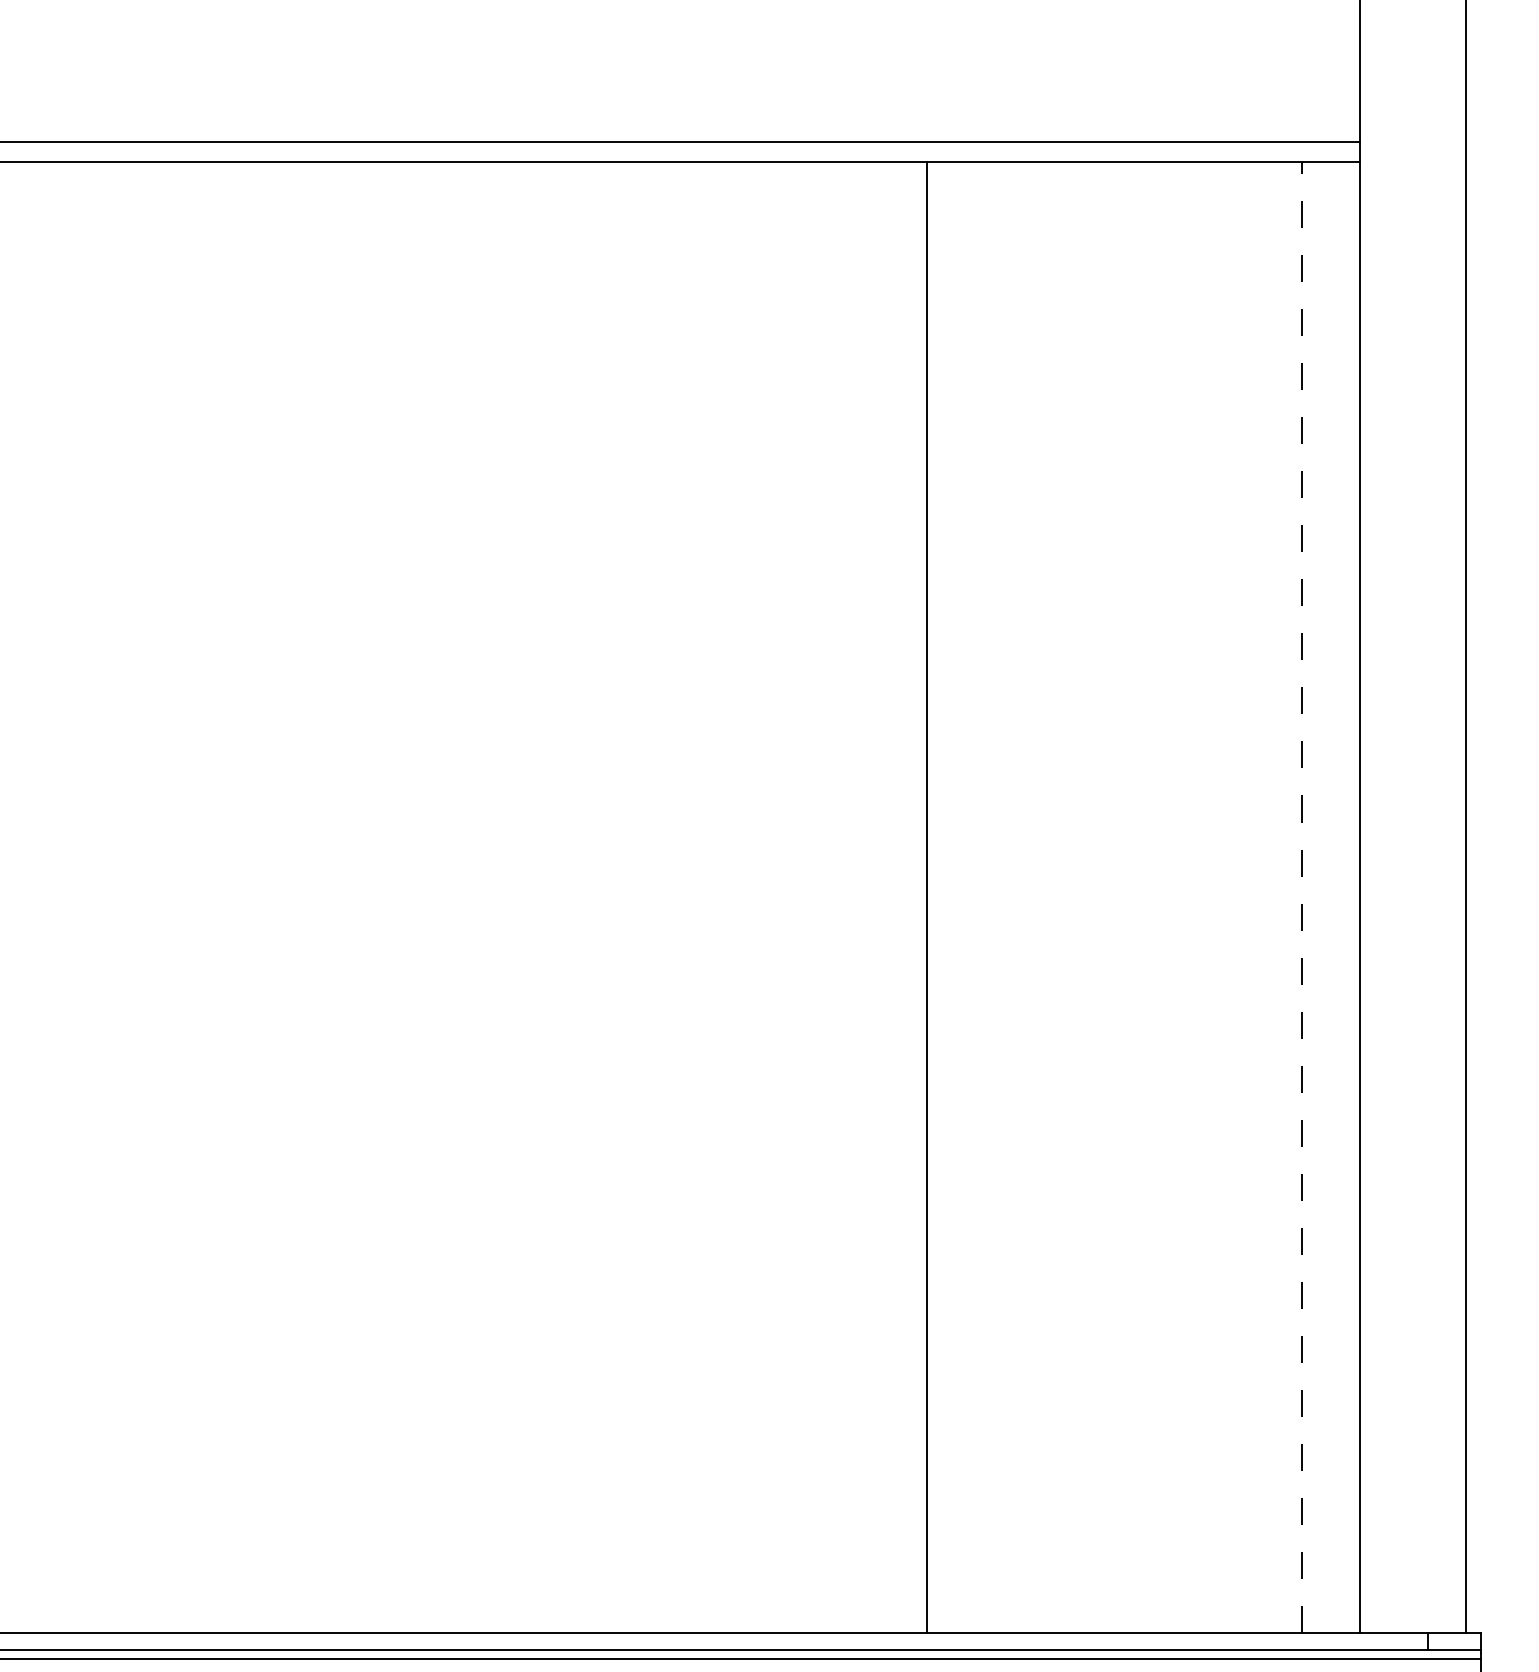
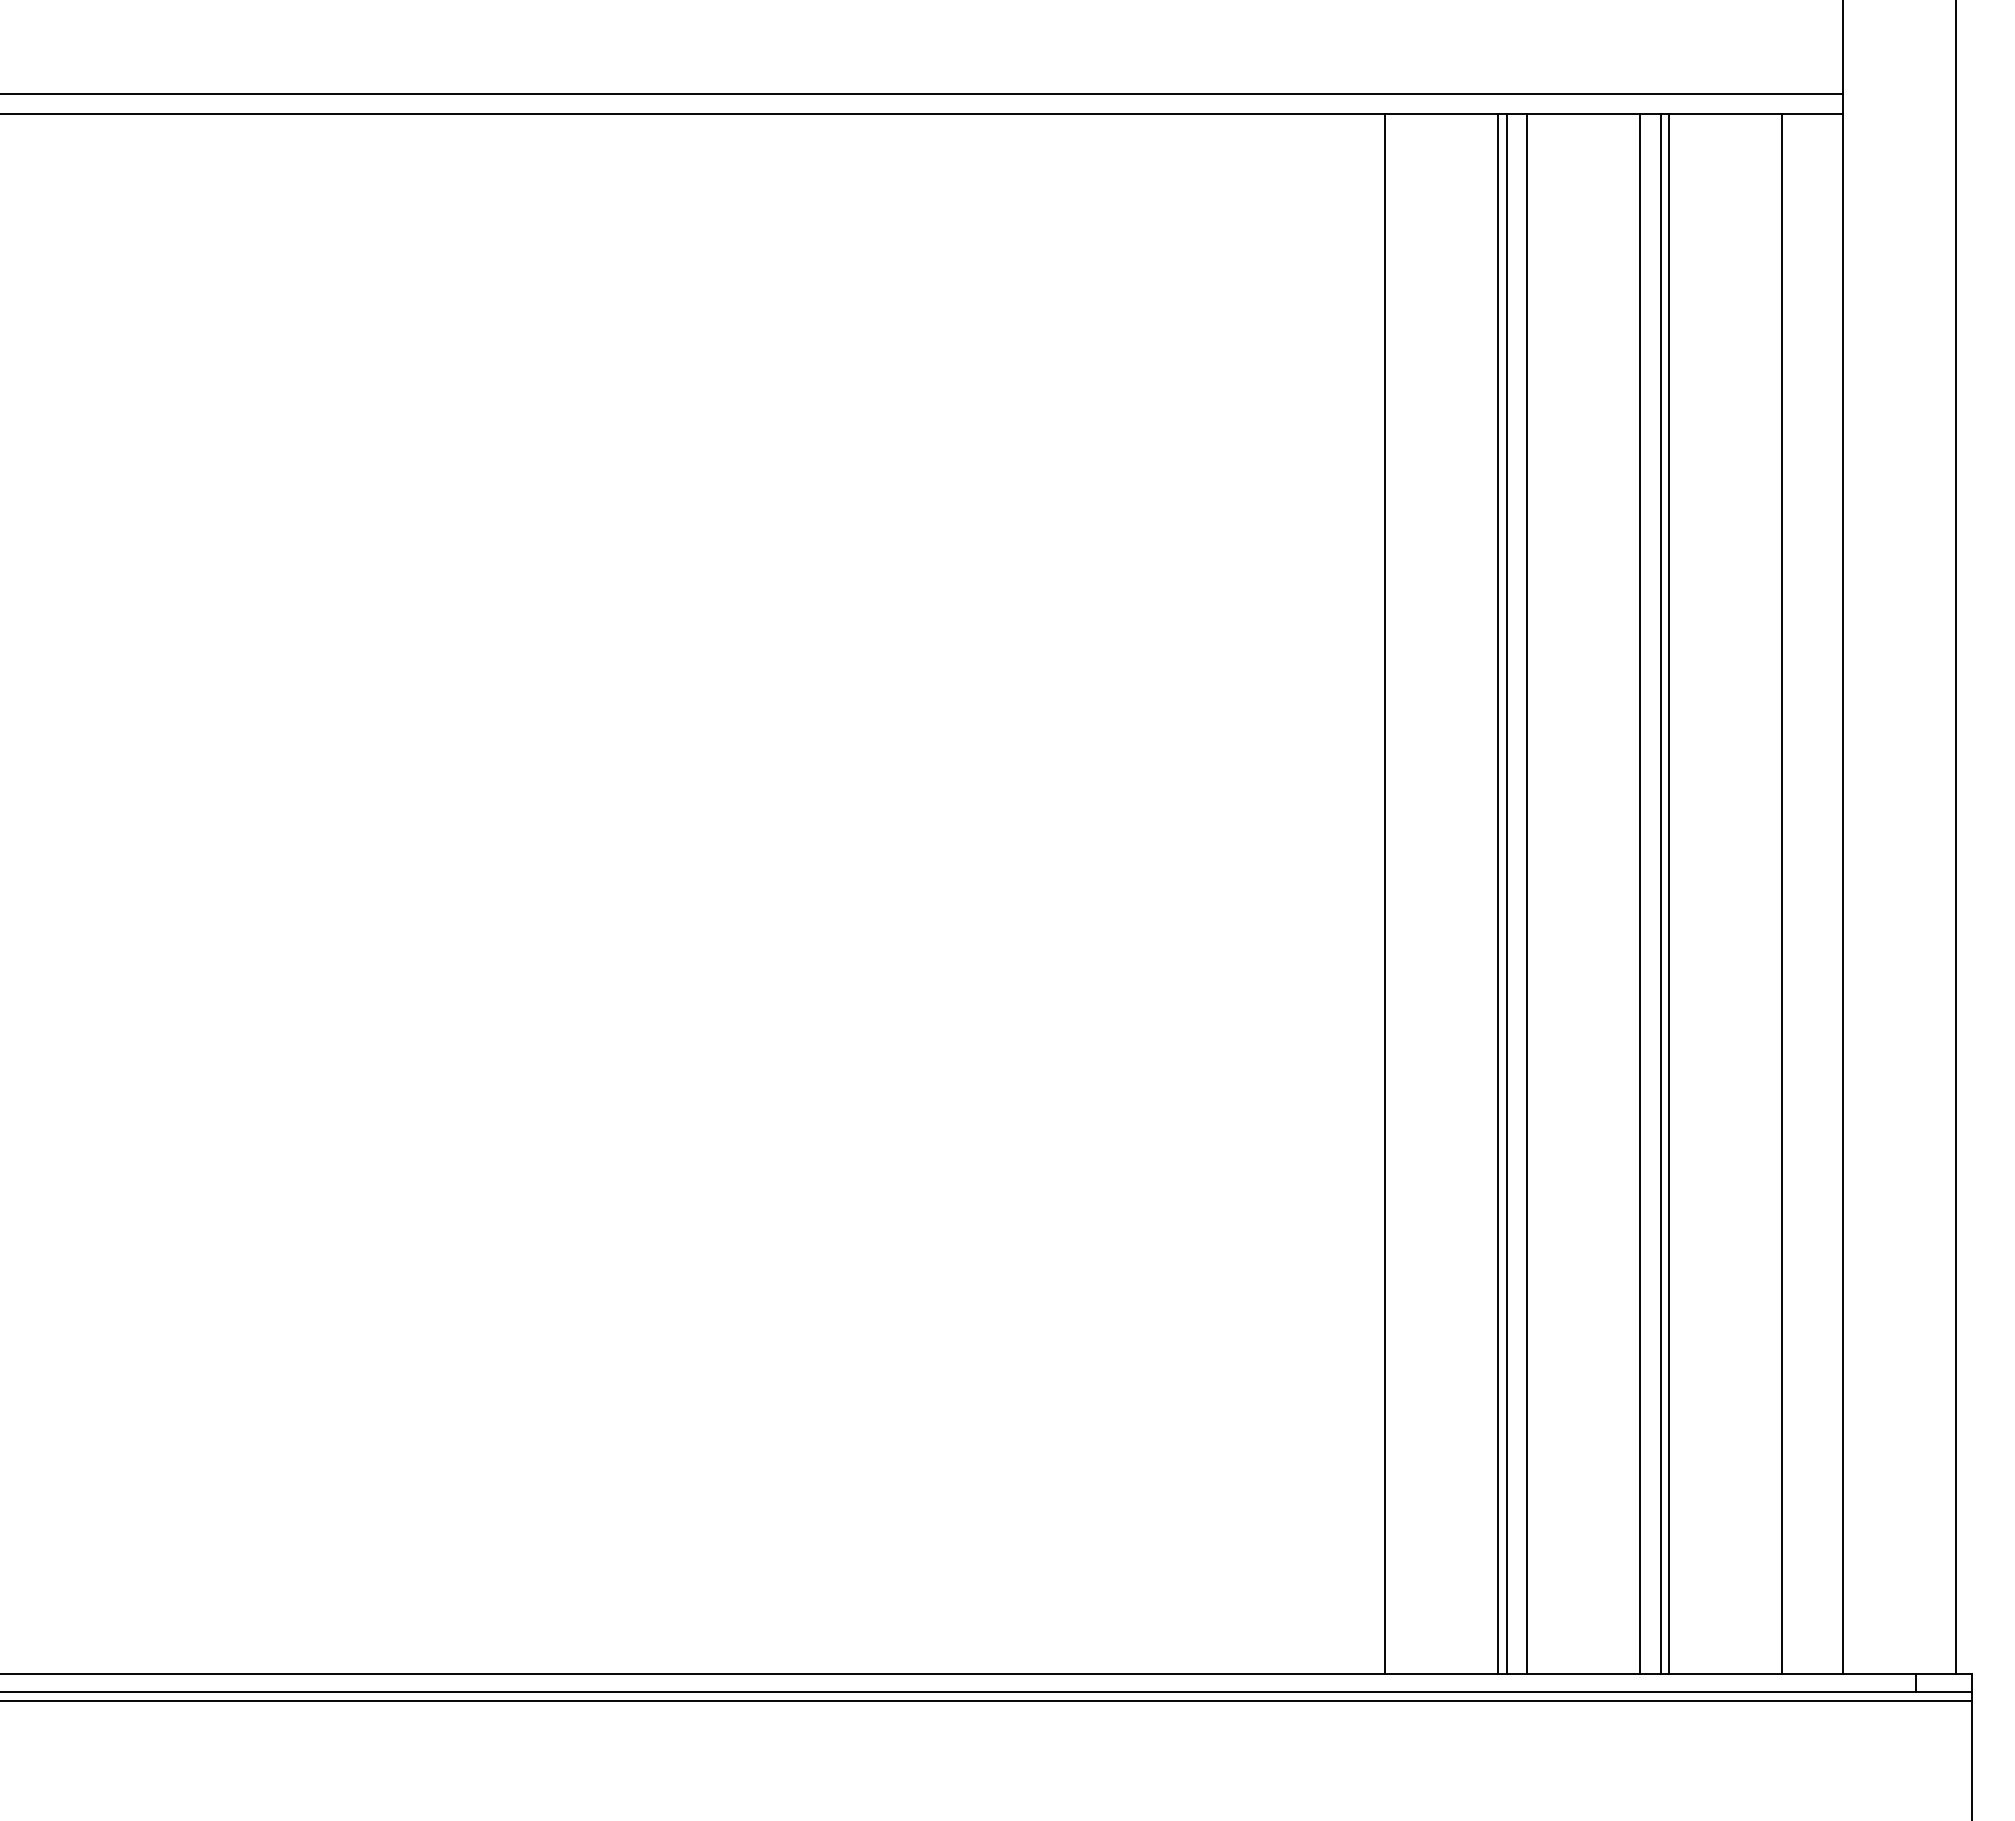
line: (1034, 897) -> (1498, 893), added
line: (1042, 897) -> (1507, 893), added
line: (1061, 897) -> (1527, 893), added
line: (1168, 897) -> (1640, 893), added
line: (1186, 897) -> (1660, 893), added
line: (1195, 897) -> (1669, 893), added
line: (1302, 897) -> (1782, 893), dashed -> solid

